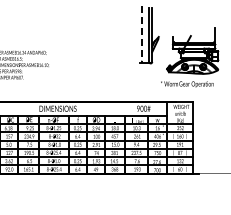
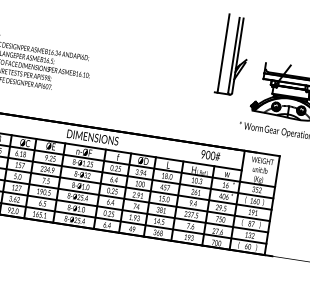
line: (141, 34) -> (223, 52), dashed -> solid

